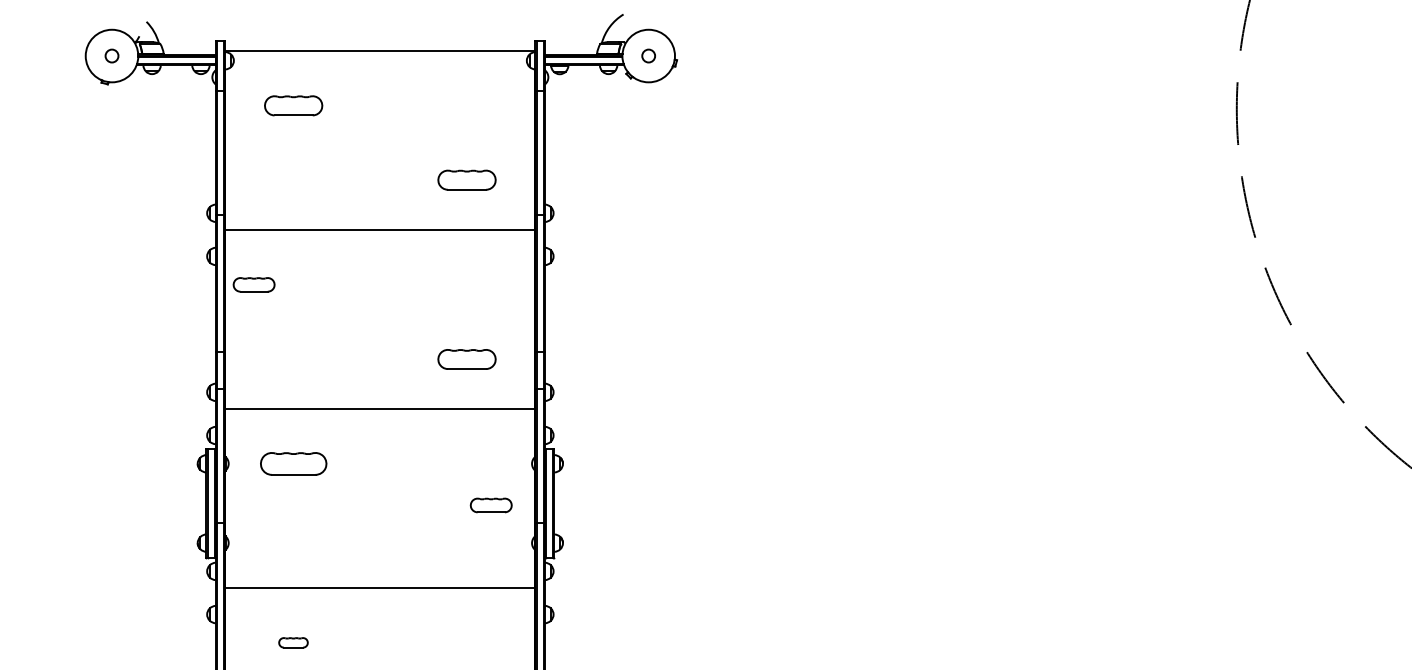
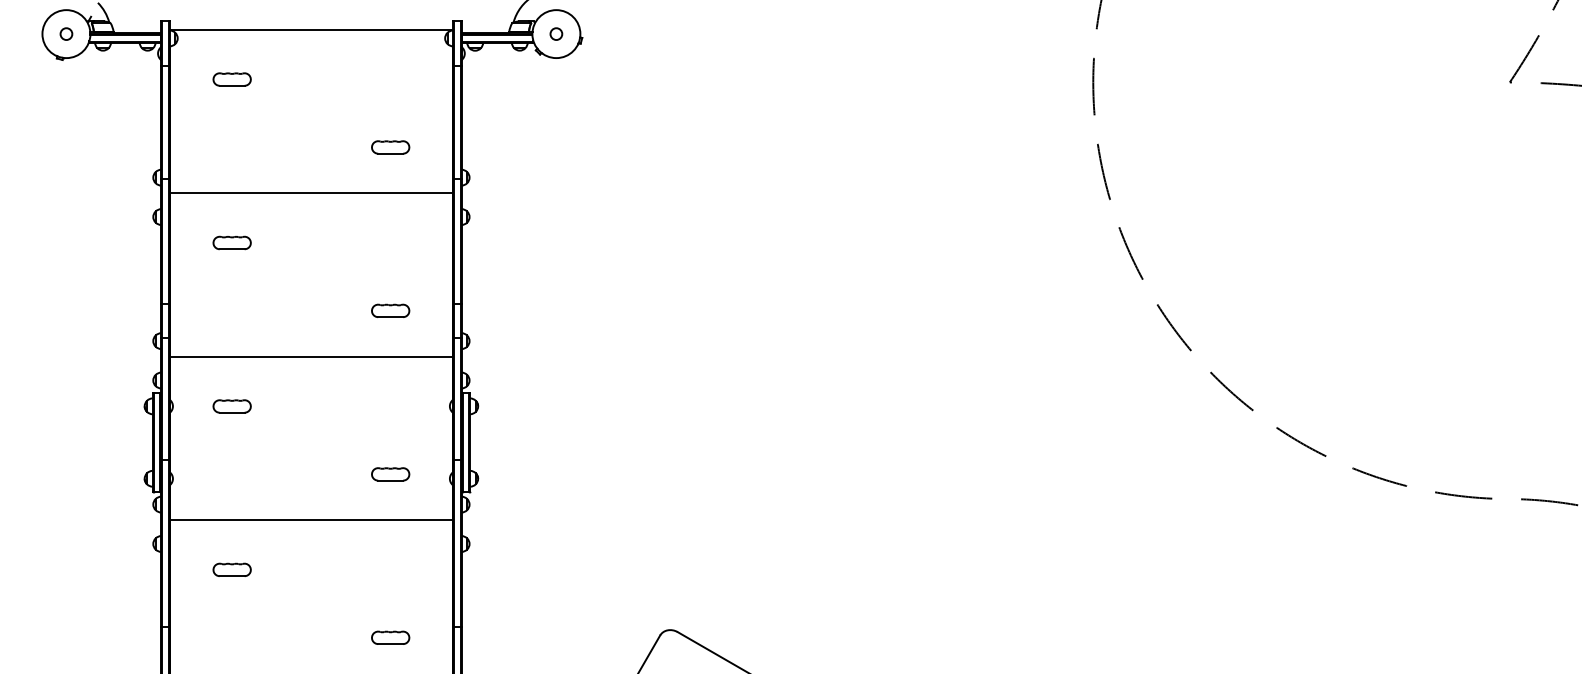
part: (292, 105) -> (231, 79), size x0.71
part: (466, 180) -> (390, 147), size x0.71
part: (253, 284) -> (231, 242), moved
part: (466, 358) -> (390, 310), size x0.71
part: (292, 463) -> (231, 406), size x0.62
part: (491, 505) -> (390, 474), moved
part: (292, 642) -> (231, 569), size x1.43

